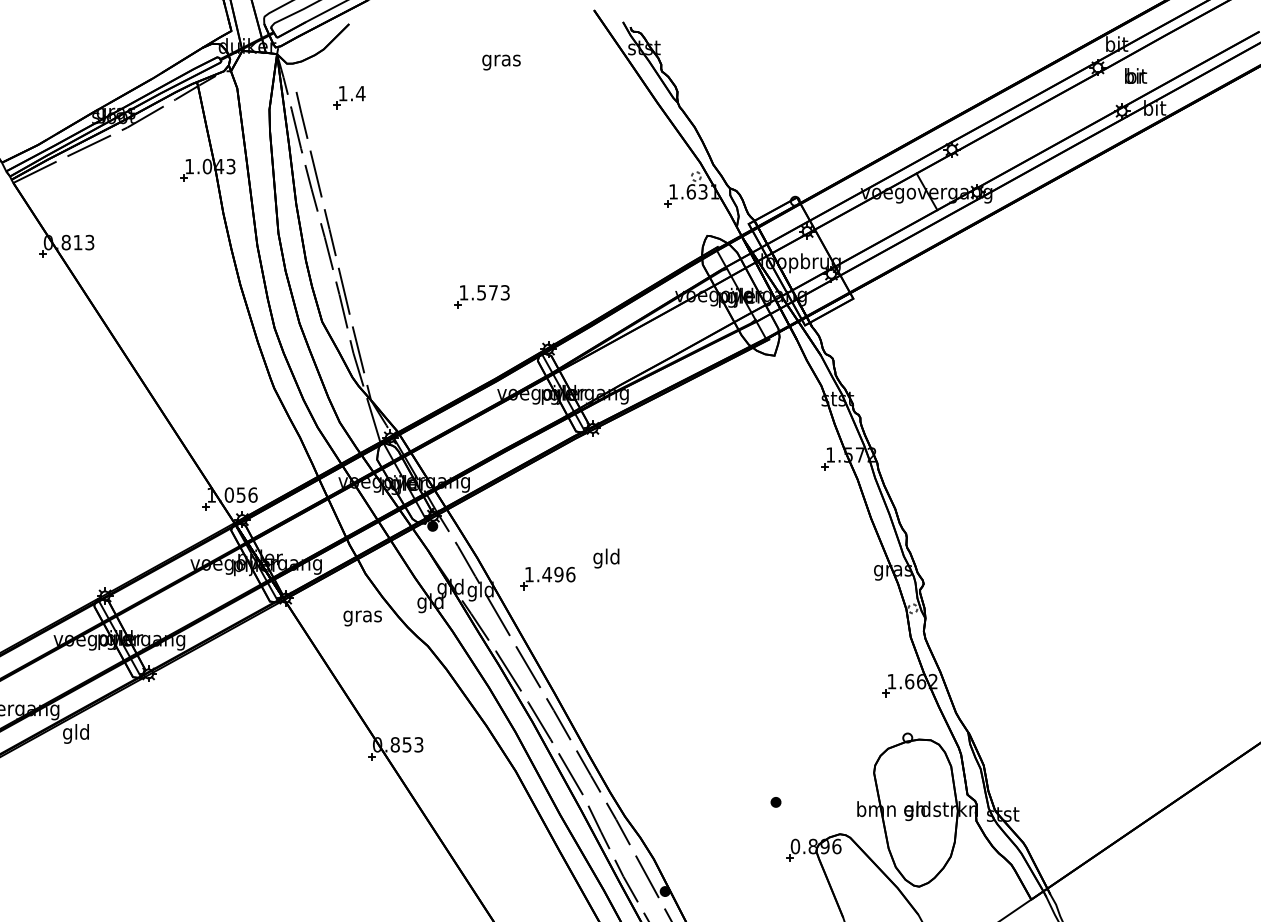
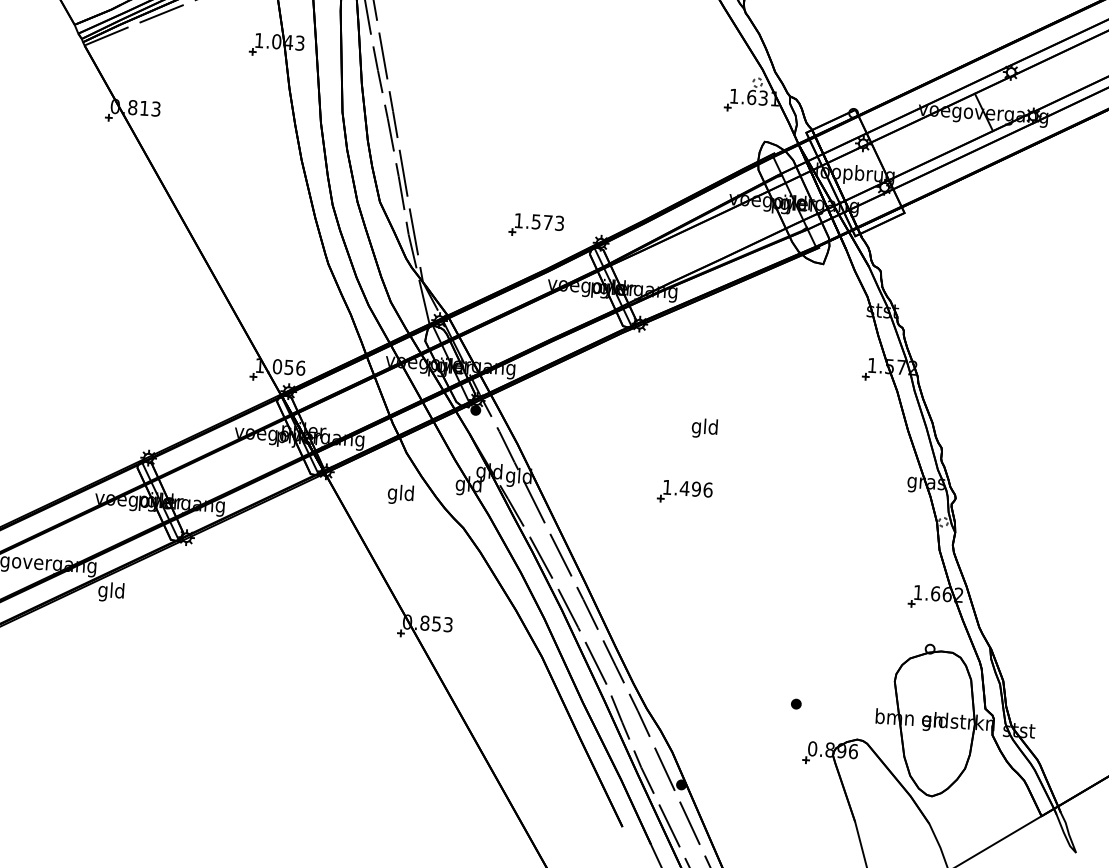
part: (481, 296) -> (535, 225), moved
text: (606, 558) -> (704, 428), moved
part: (547, 578) -> (684, 492), moved
text: (362, 616) -> (400, 494), gras -> gld

